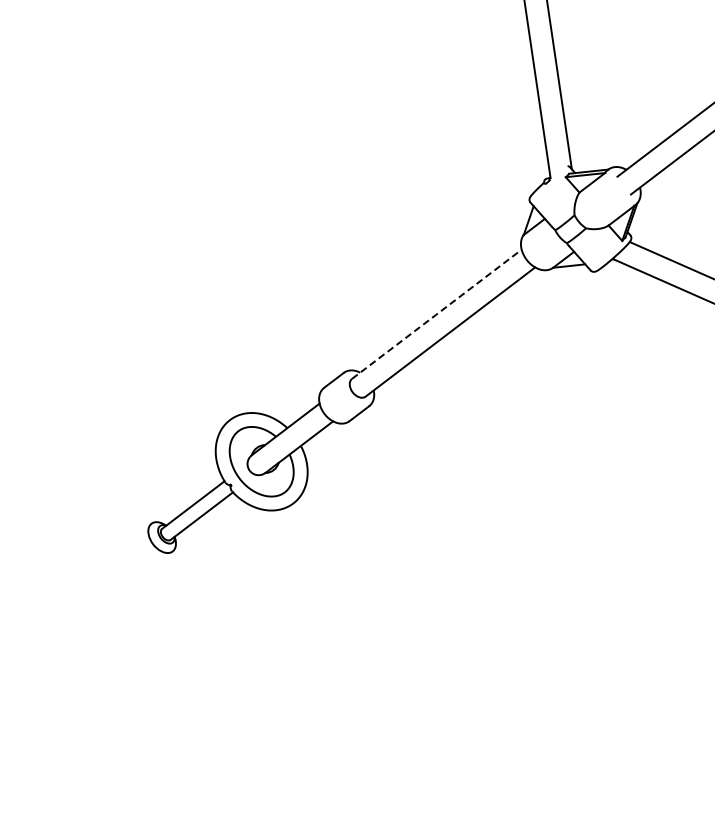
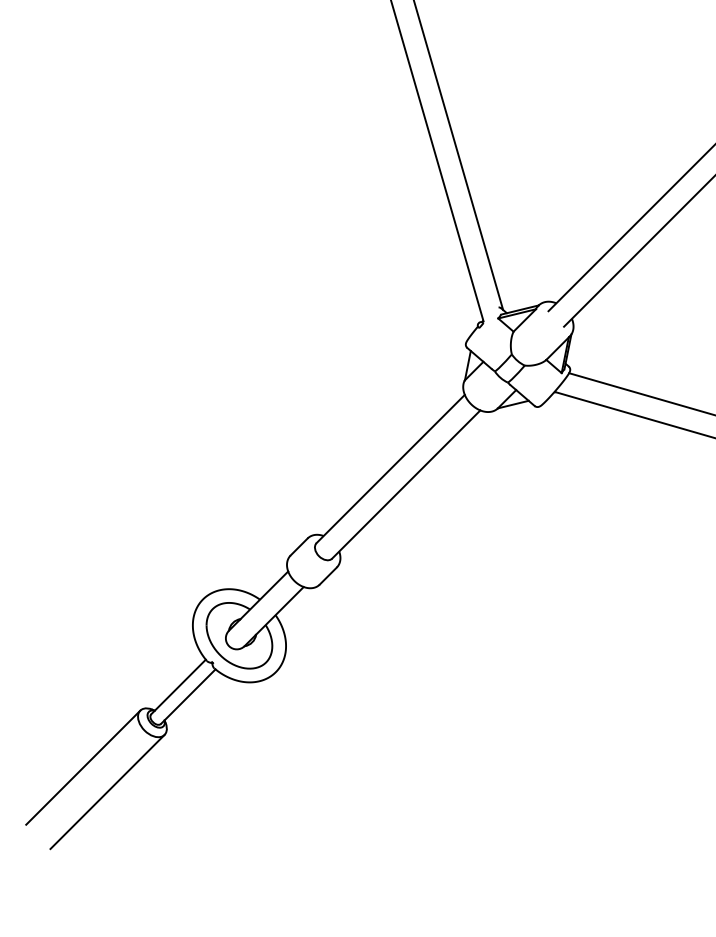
line: (436, 314) -> (390, 469), dashed -> solid
line: (86, 573) -> (83, 767), added
line: (107, 600) -> (107, 791), added

